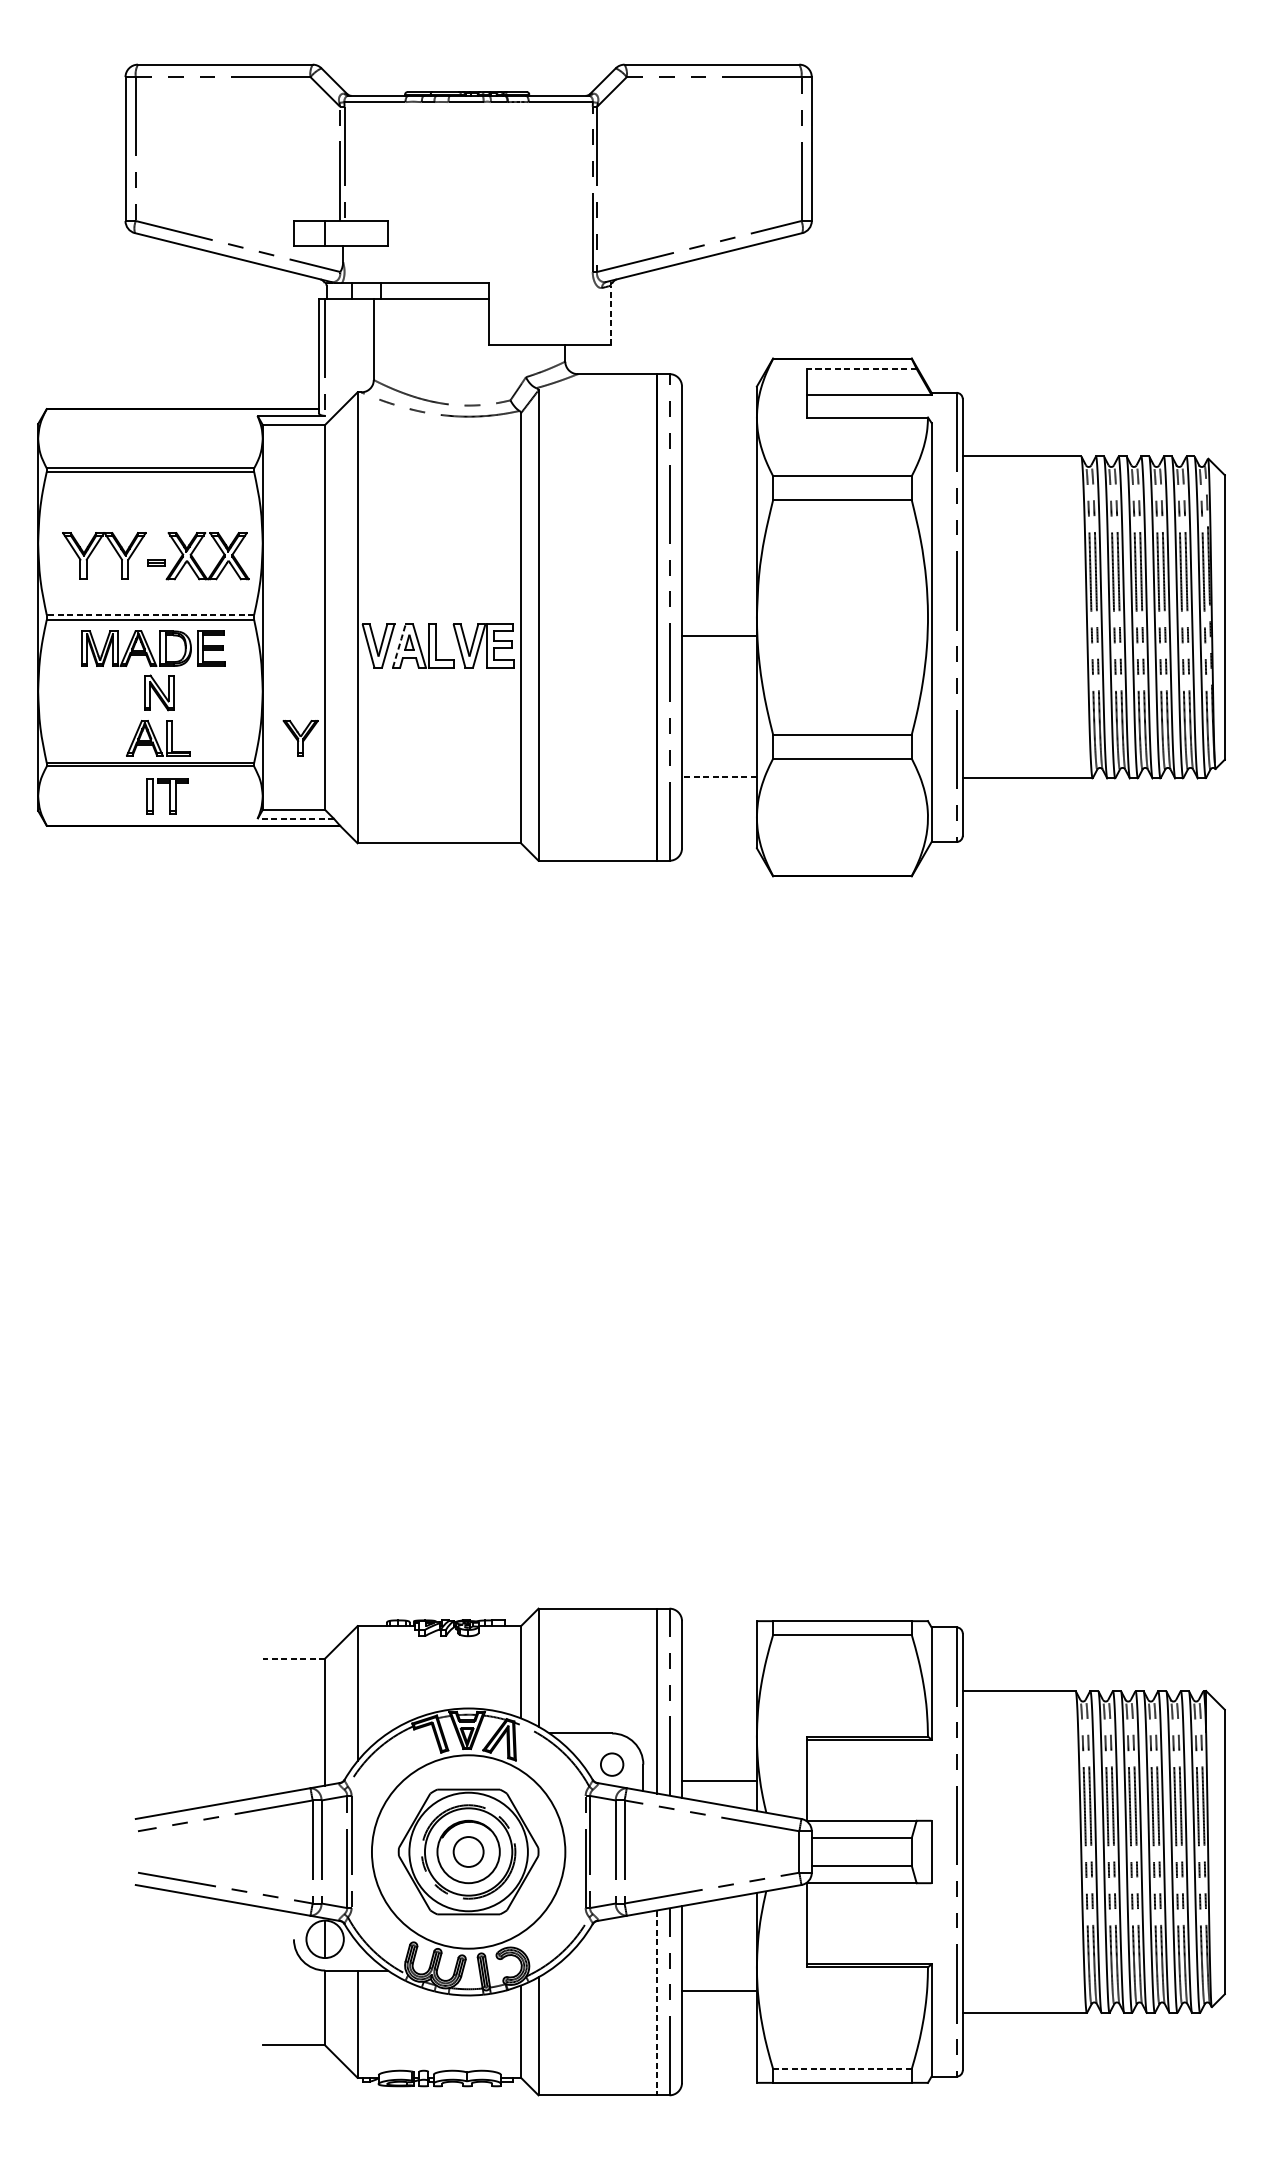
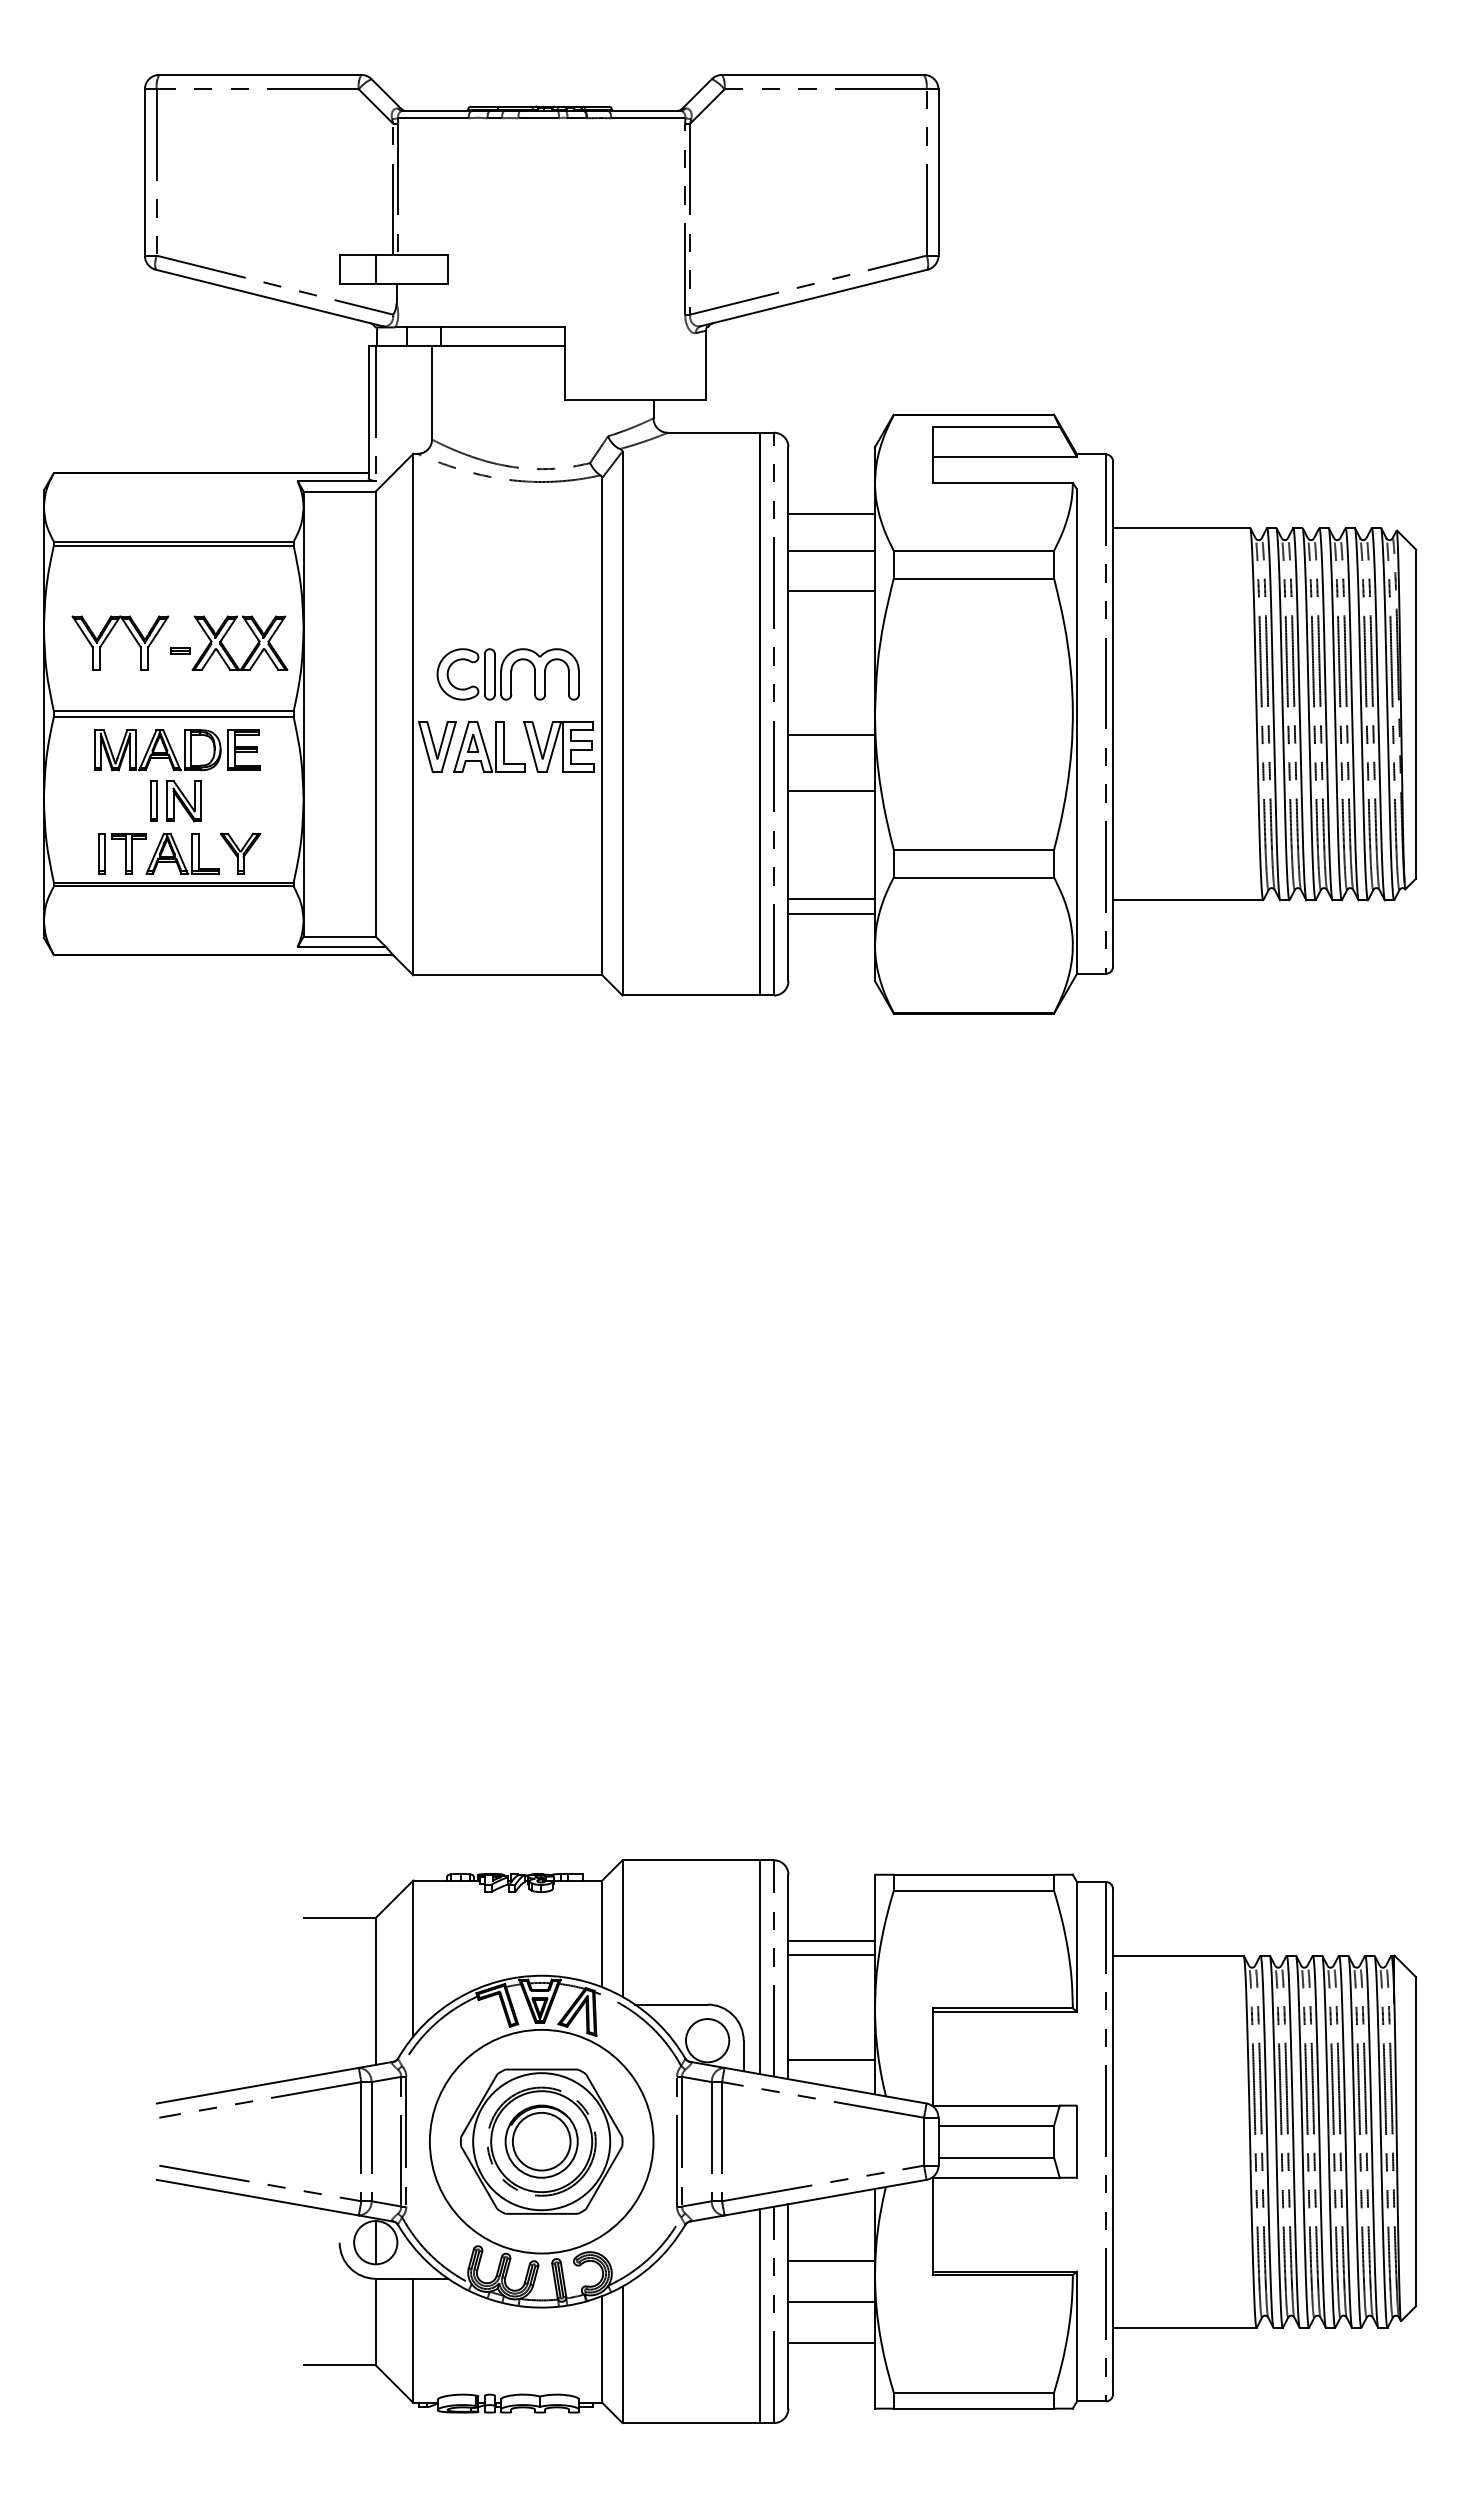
line: (611, 315) -> (706, 364), dashed -> solid
line: (861, 368) -> (996, 426), dashed -> solid
line: (719, 443) -> (831, 513), added
line: (719, 475) -> (831, 550), added
line: (719, 511) -> (831, 591), added
part: (439, 583) -> (507, 674), added
line: (150, 615) -> (173, 711), dashed -> solid
line: (399, 646) -> (461, 747), dashed -> solid
line: (719, 684) -> (831, 791), added
part: (132, 692) -> (153, 800), added
part: (300, 737) -> (240, 853), moved
line: (719, 776) -> (831, 898), dashed -> solid
line: (719, 790) -> (831, 914), added
part: (167, 795) -> (122, 853), moved
line: (295, 819) -> (341, 947), dashed -> solid
line: (293, 1658) -> (339, 1918), dashed -> solid
line: (719, 1678) -> (831, 1940), added
line: (719, 1690) -> (831, 1955), added
circle: (612, 1764) -> (707, 2040), size x1.67
circle: (468, 1851) -> (541, 2141), size x1.67
line: (719, 1954) -> (831, 2260), added
line: (657, 2003) -> (759, 2316), dashed -> solid
line: (719, 2025) -> (831, 2342), added
line: (842, 2068) -> (973, 2392), dashed -> solid

